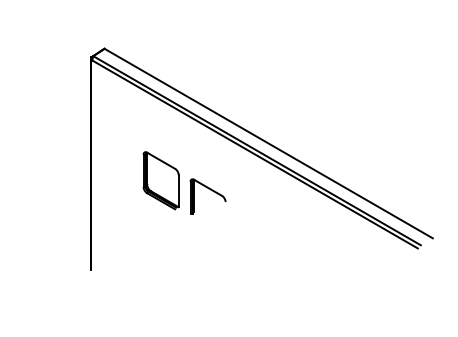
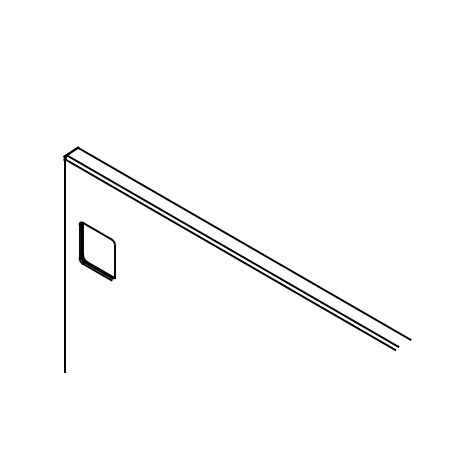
part: (160, 180) -> (96, 251), moved
part: (210, 190) -> (185, 291), removed

